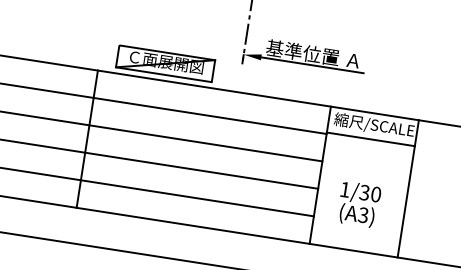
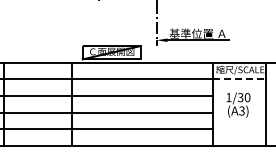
line: (370, 139) -> (239, 78), solid -> dashed
text: (359, 203) -> (238, 104), moved

